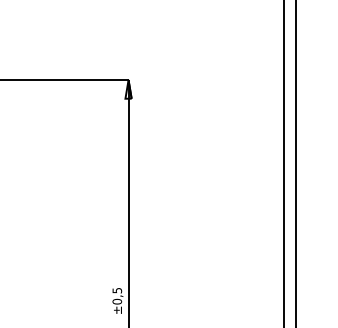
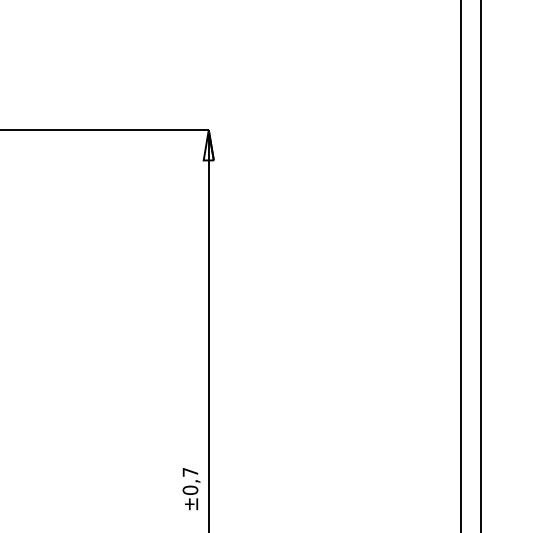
text: (117, 290) -> (190, 472), ±0,5 -> ±0,7

